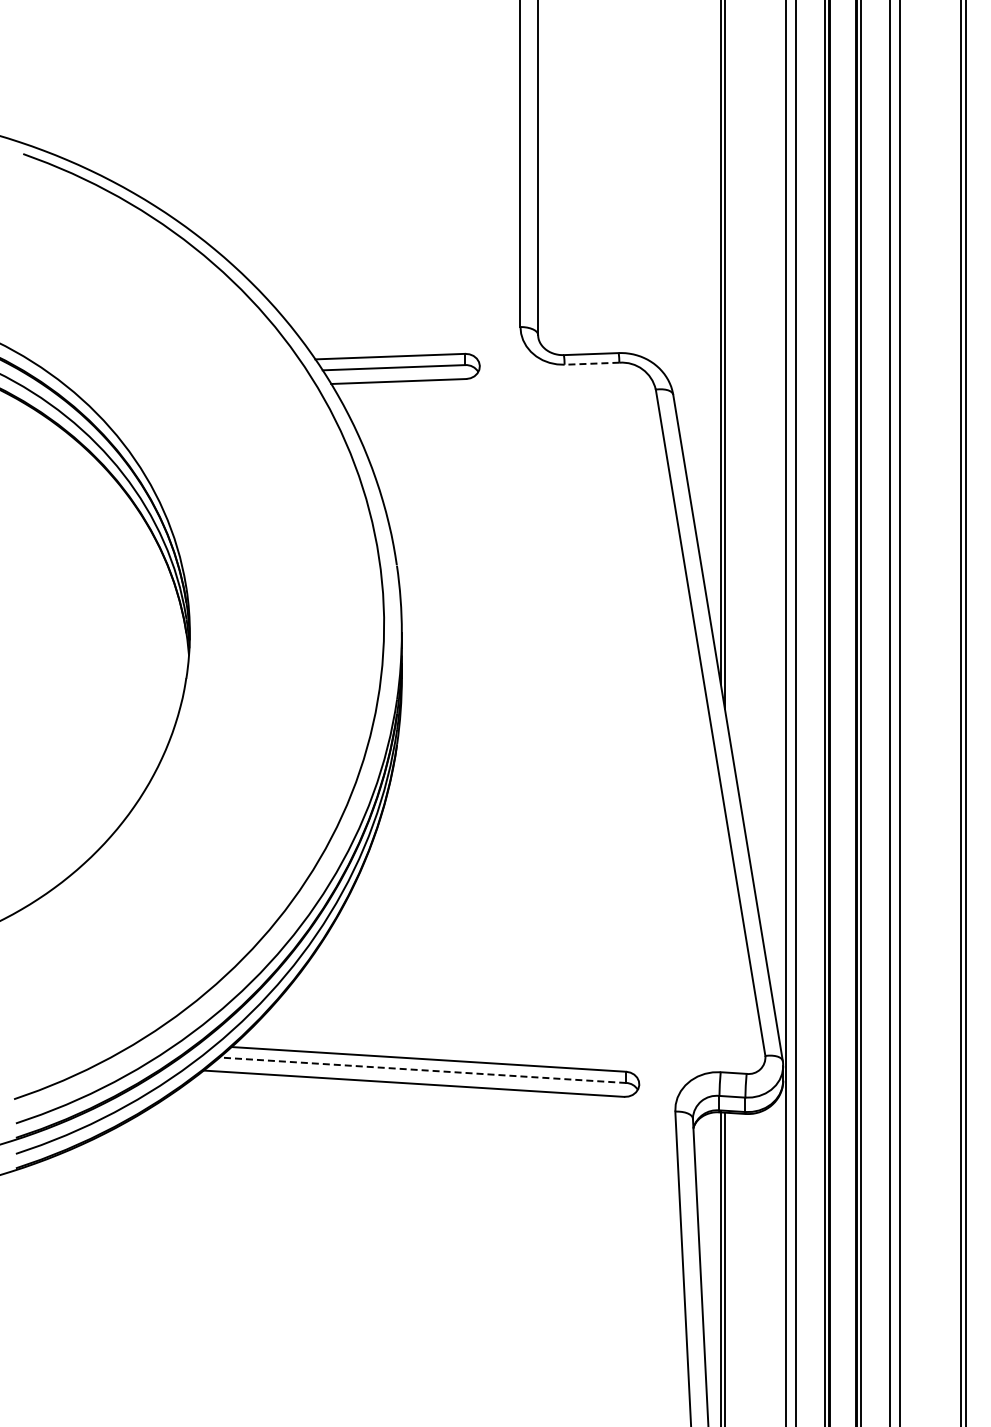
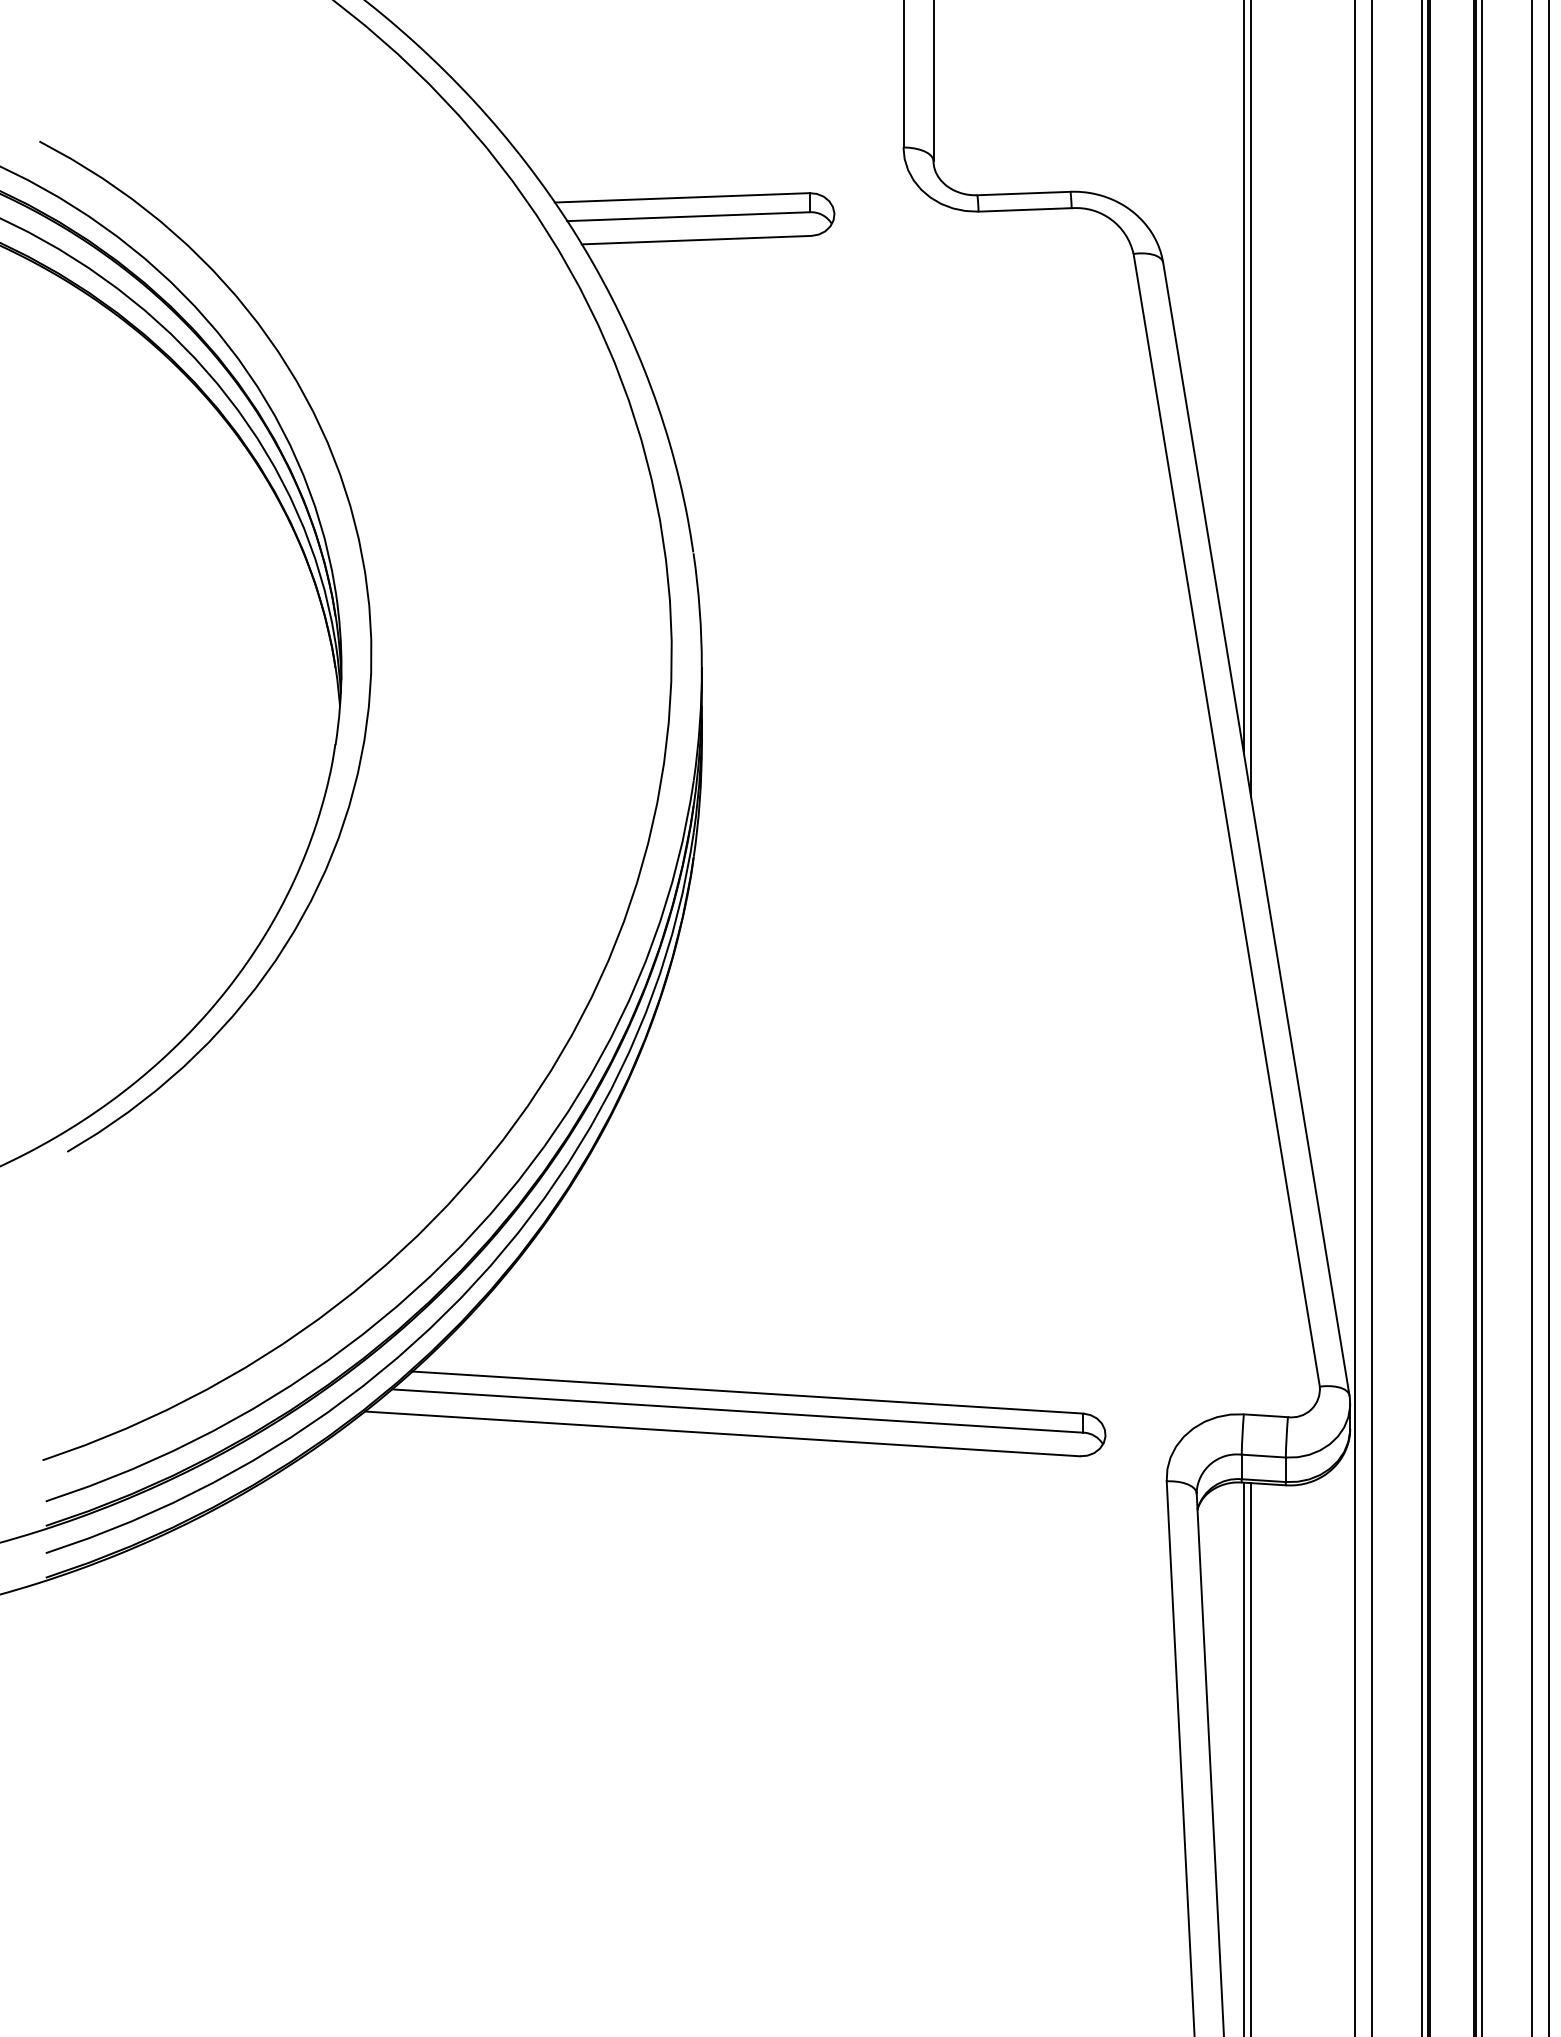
line: (591, 363) -> (1024, 209), dashed -> solid
curve: (206, 620) -> (369, 646), added
line: (422, 1070) -> (736, 1411), dashed -> solid

